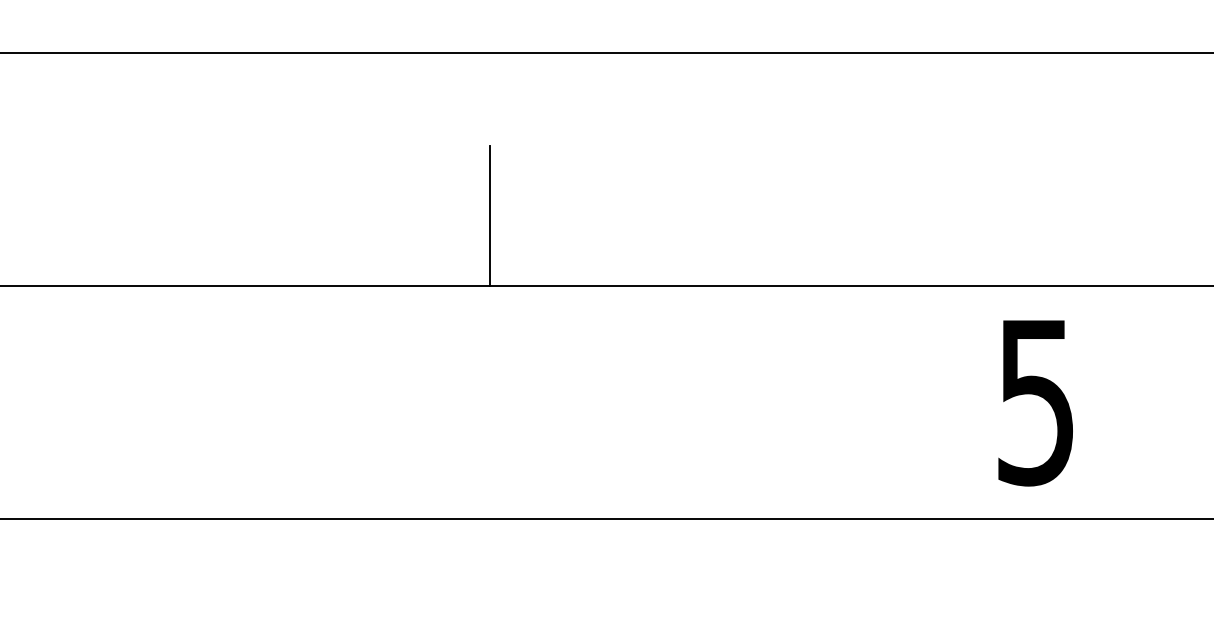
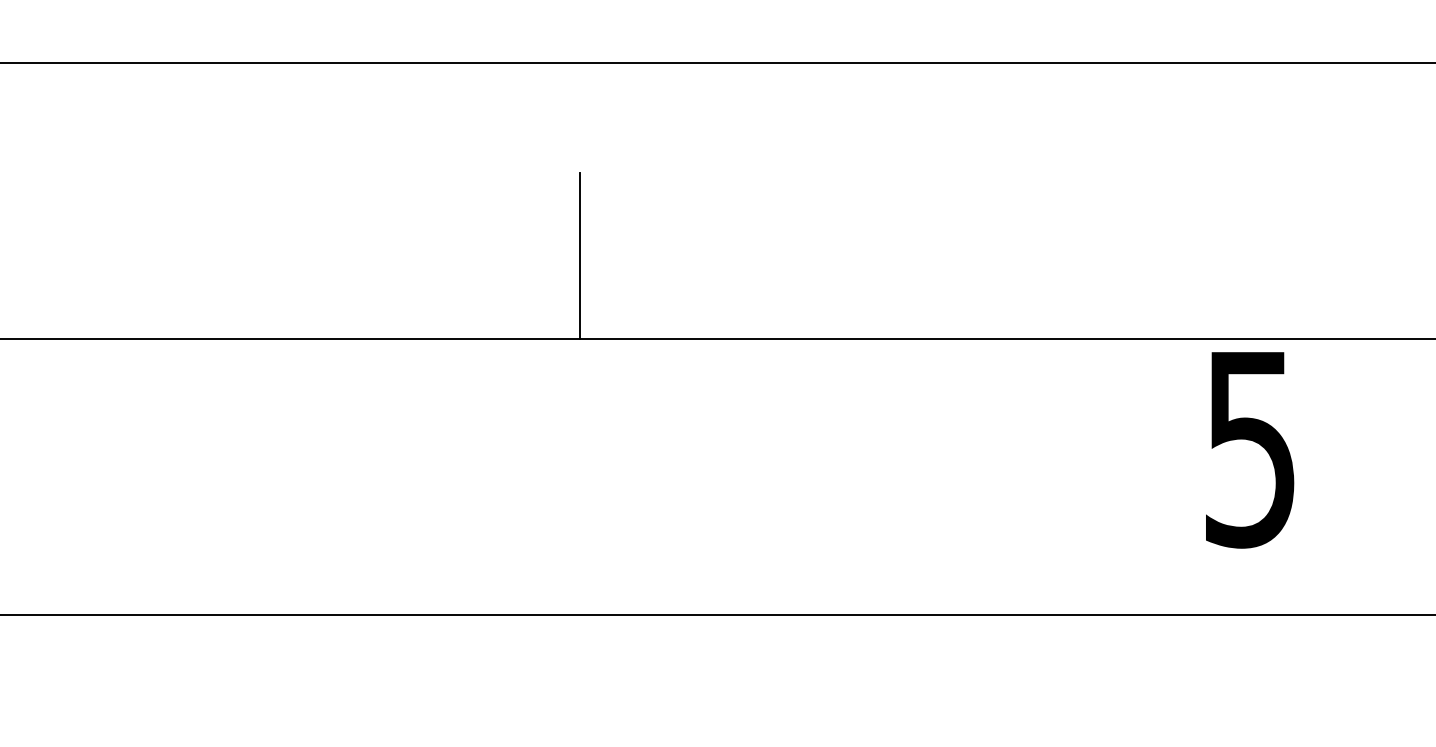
text: (1035, 403) -> (1249, 450), moved

